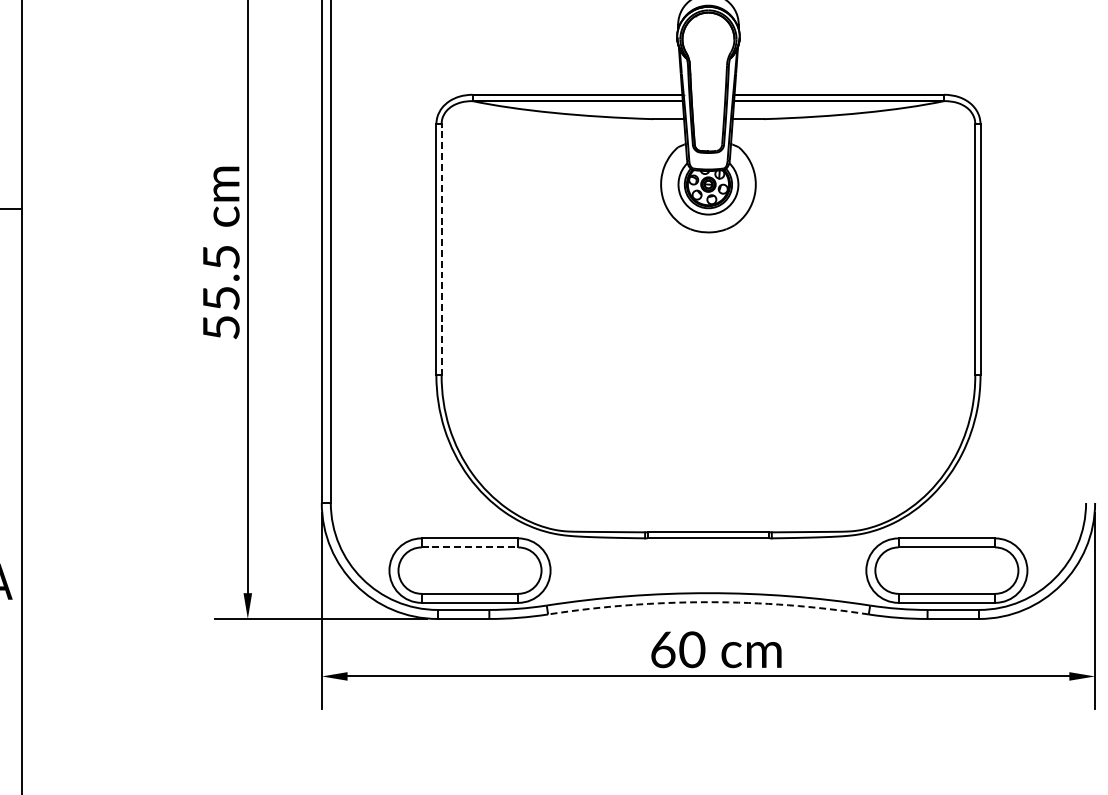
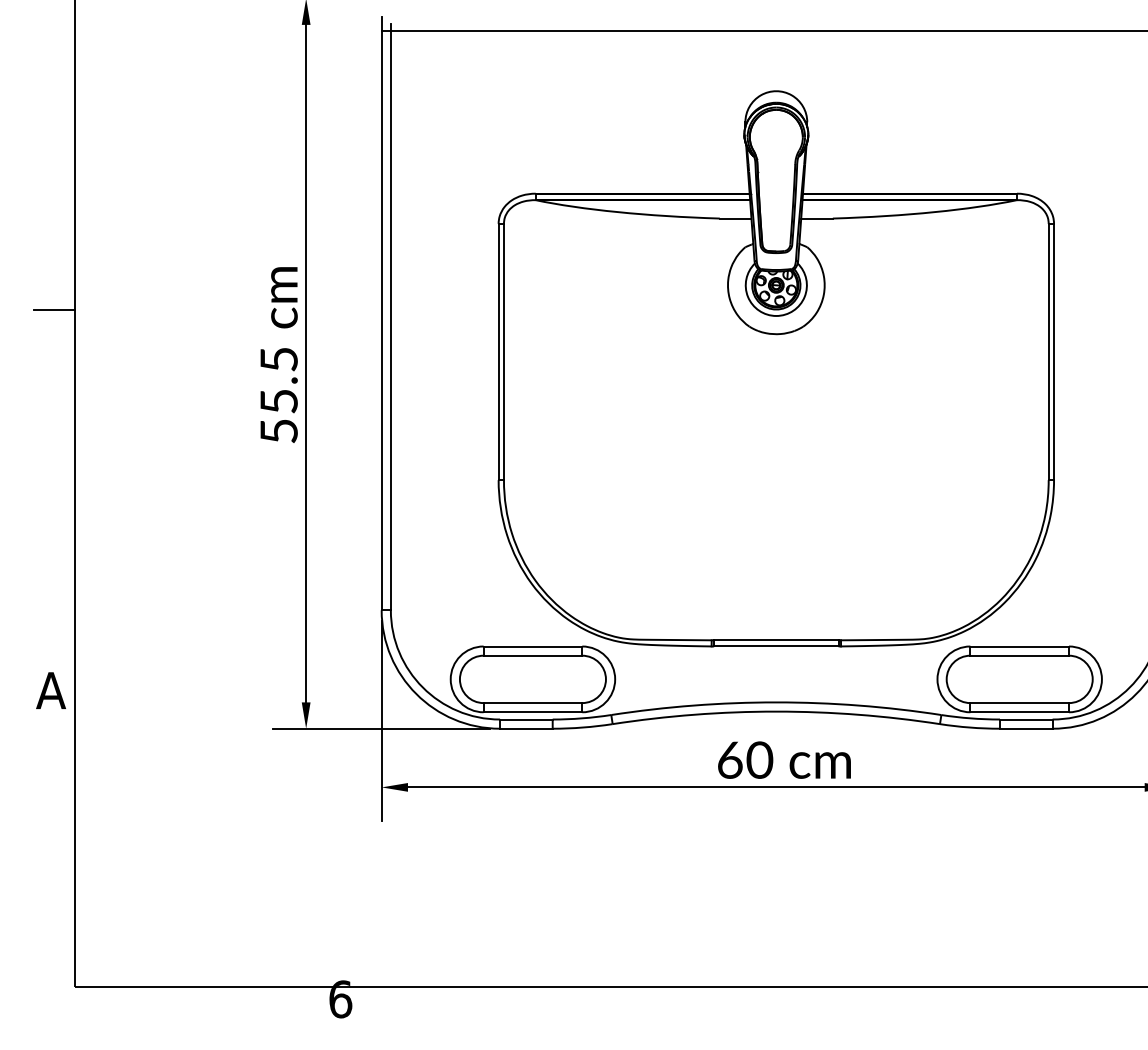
line: (441, 249) -> (503, 351), dashed -> solid
line: (470, 547) -> (533, 655), dashed -> solid
arc: (708, 602) -> (776, 711), dashed -> solid

